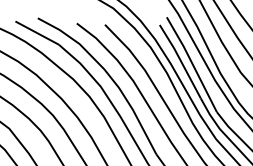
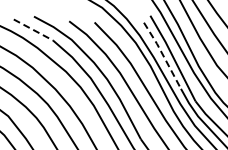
line: (37, 33) -> (33, 30), solid -> dashed
line: (180, 61) -> (162, 55), solid -> dashed

